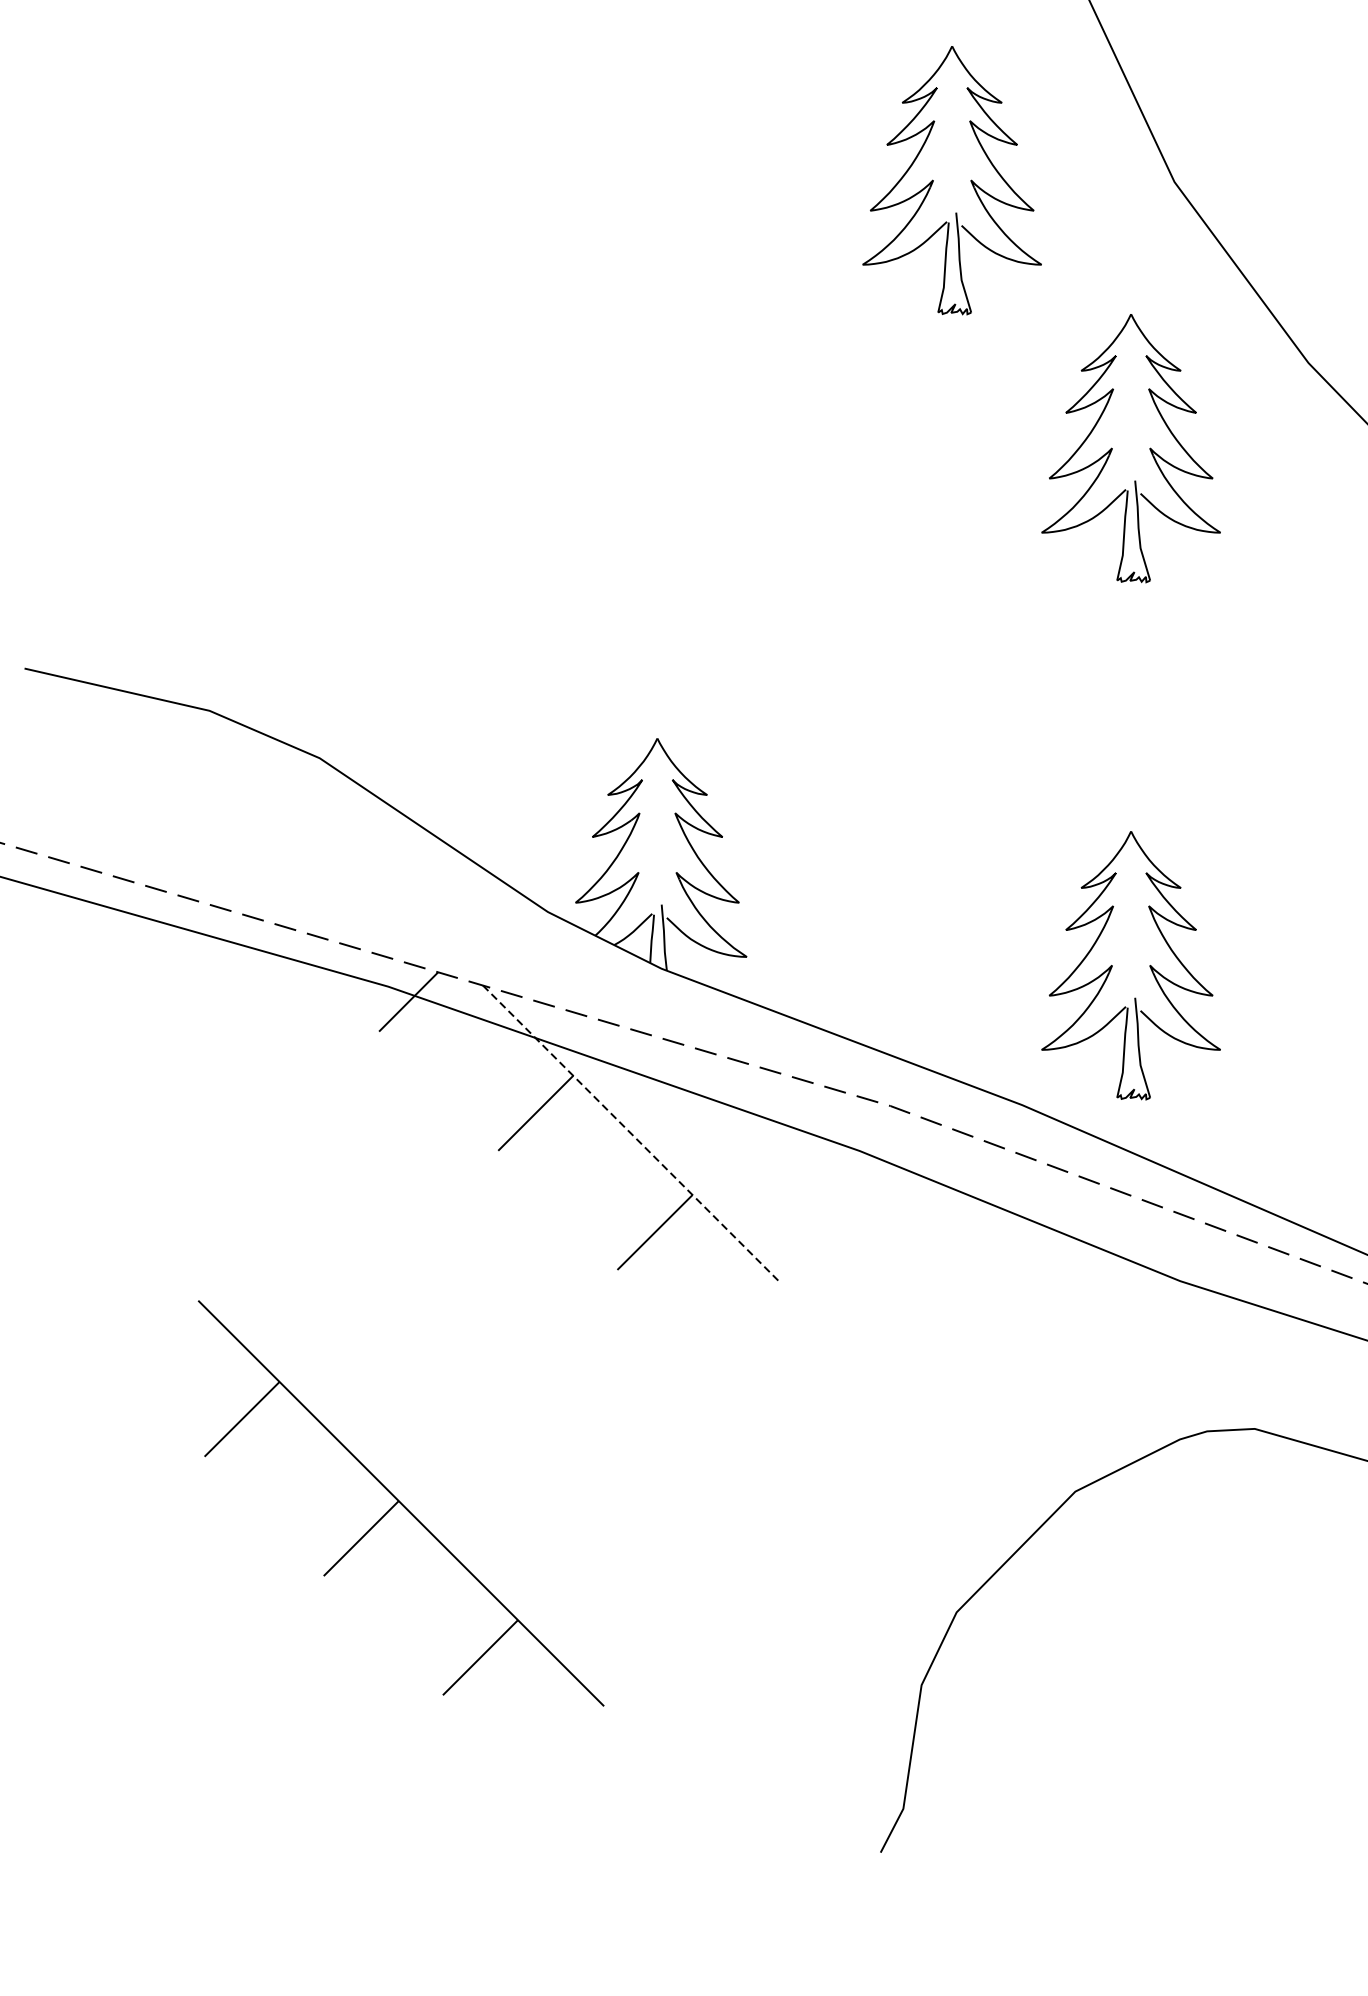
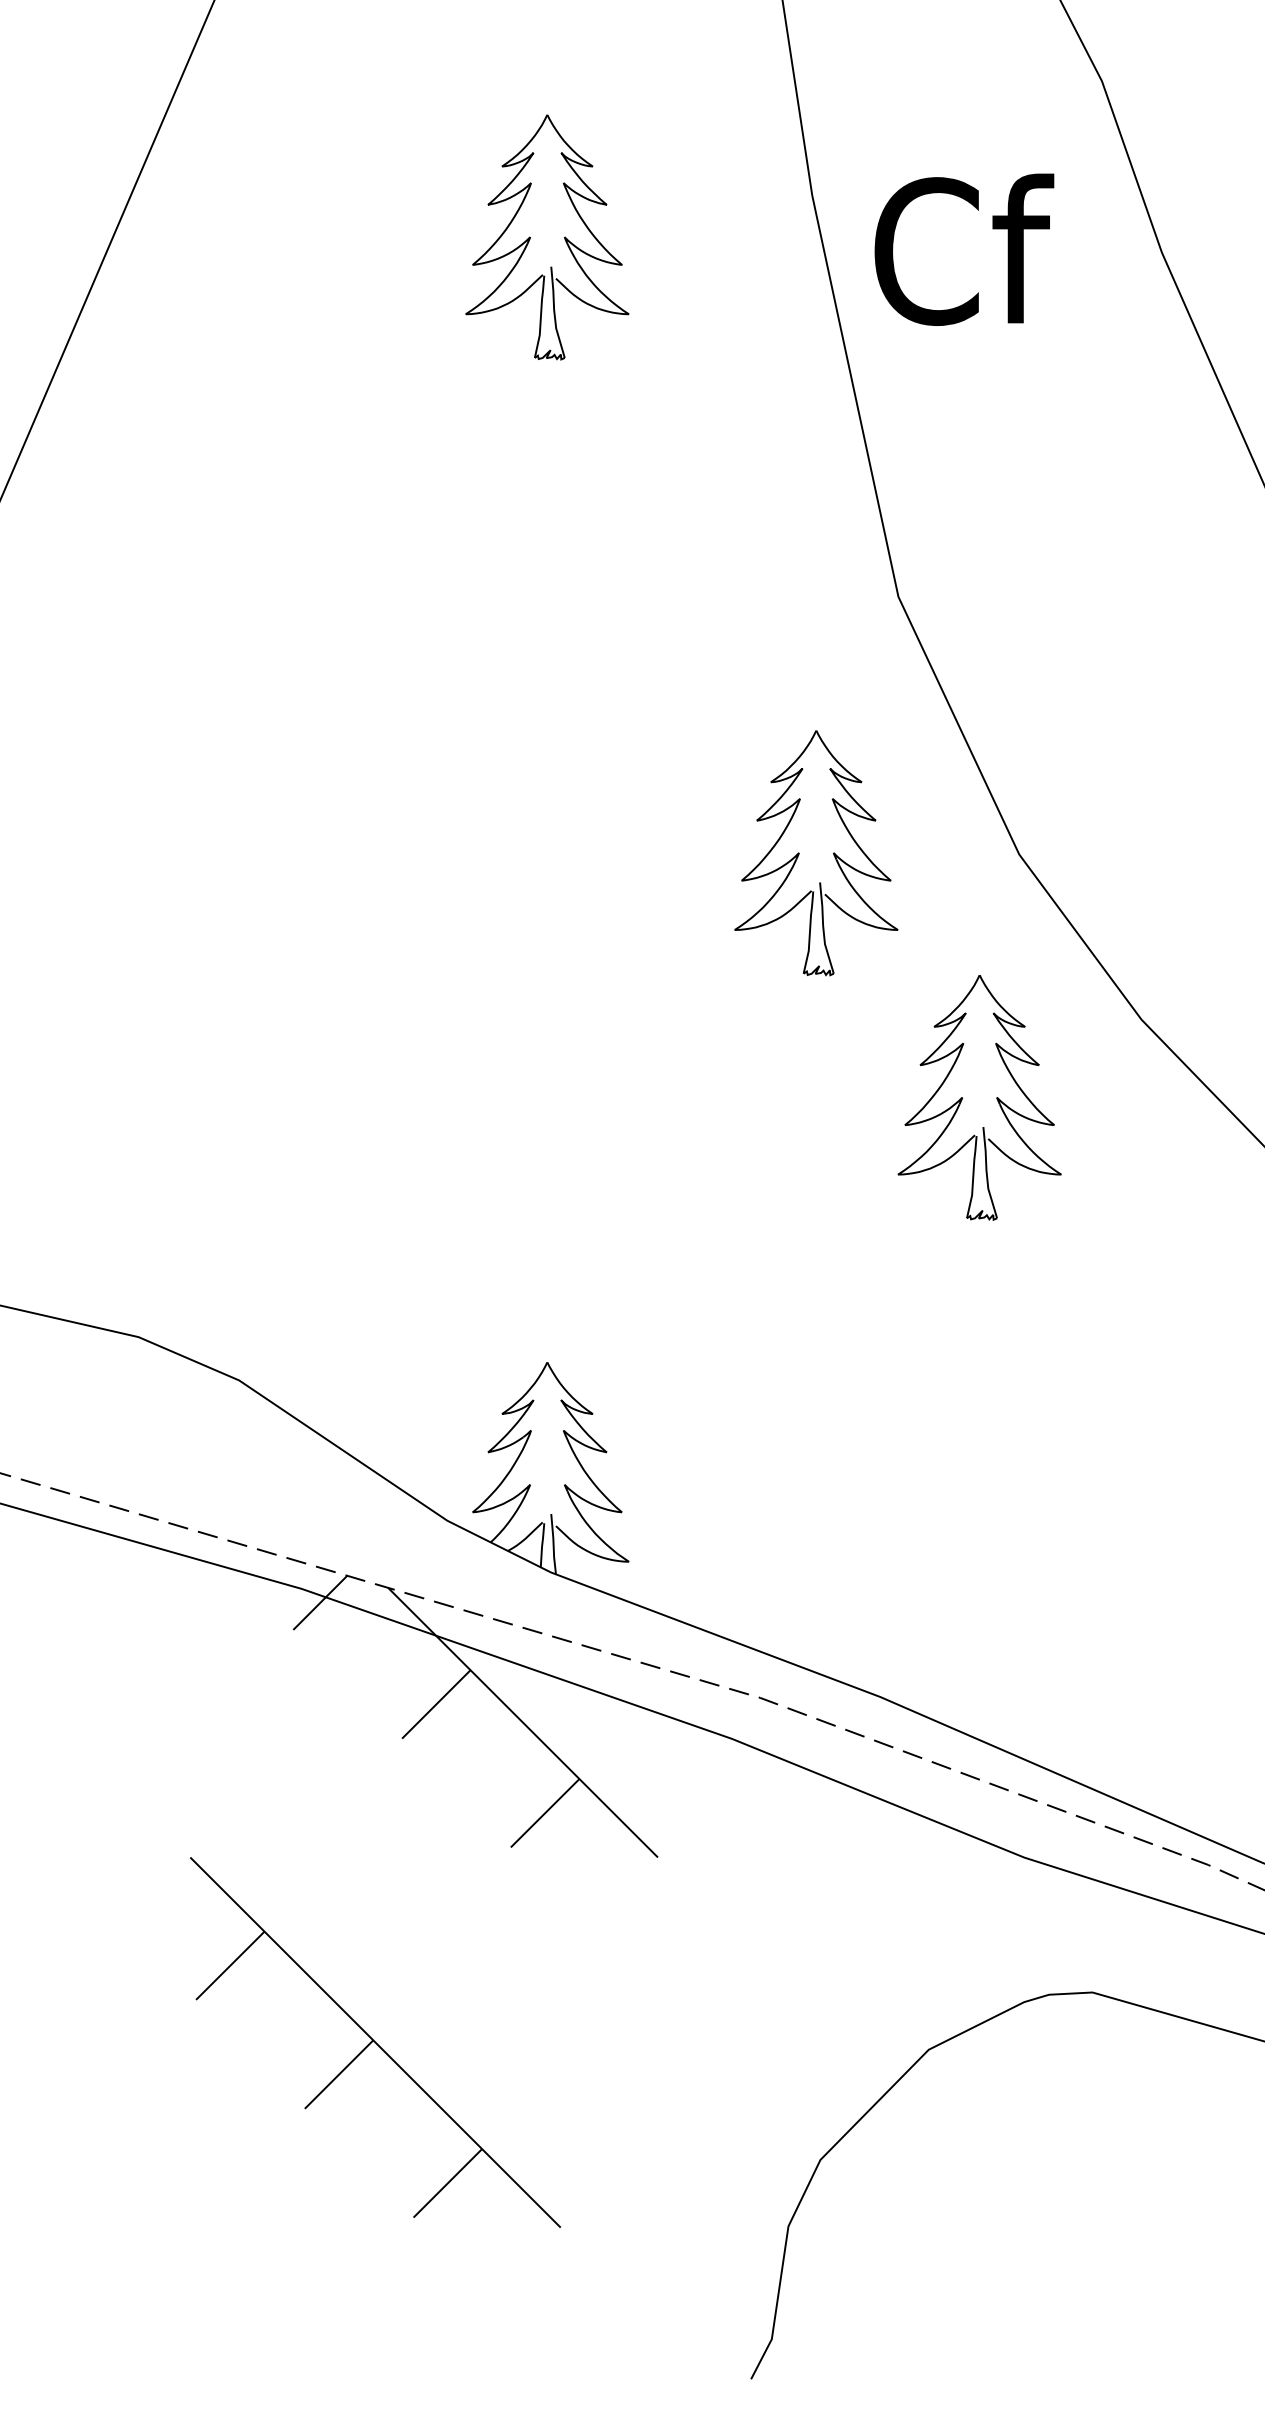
part: (1112, 965) -> (962, 1569), removed
line: (631, 1133) -> (523, 1722), dashed -> solid
part: (401, 1503) -> (375, 2042), moved

